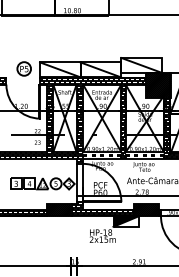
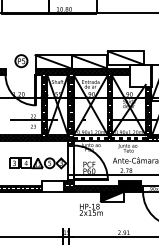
hatch: (158, 85) -> (140, 75), removed
hatch: (59, 209) -> (52, 186), removed

